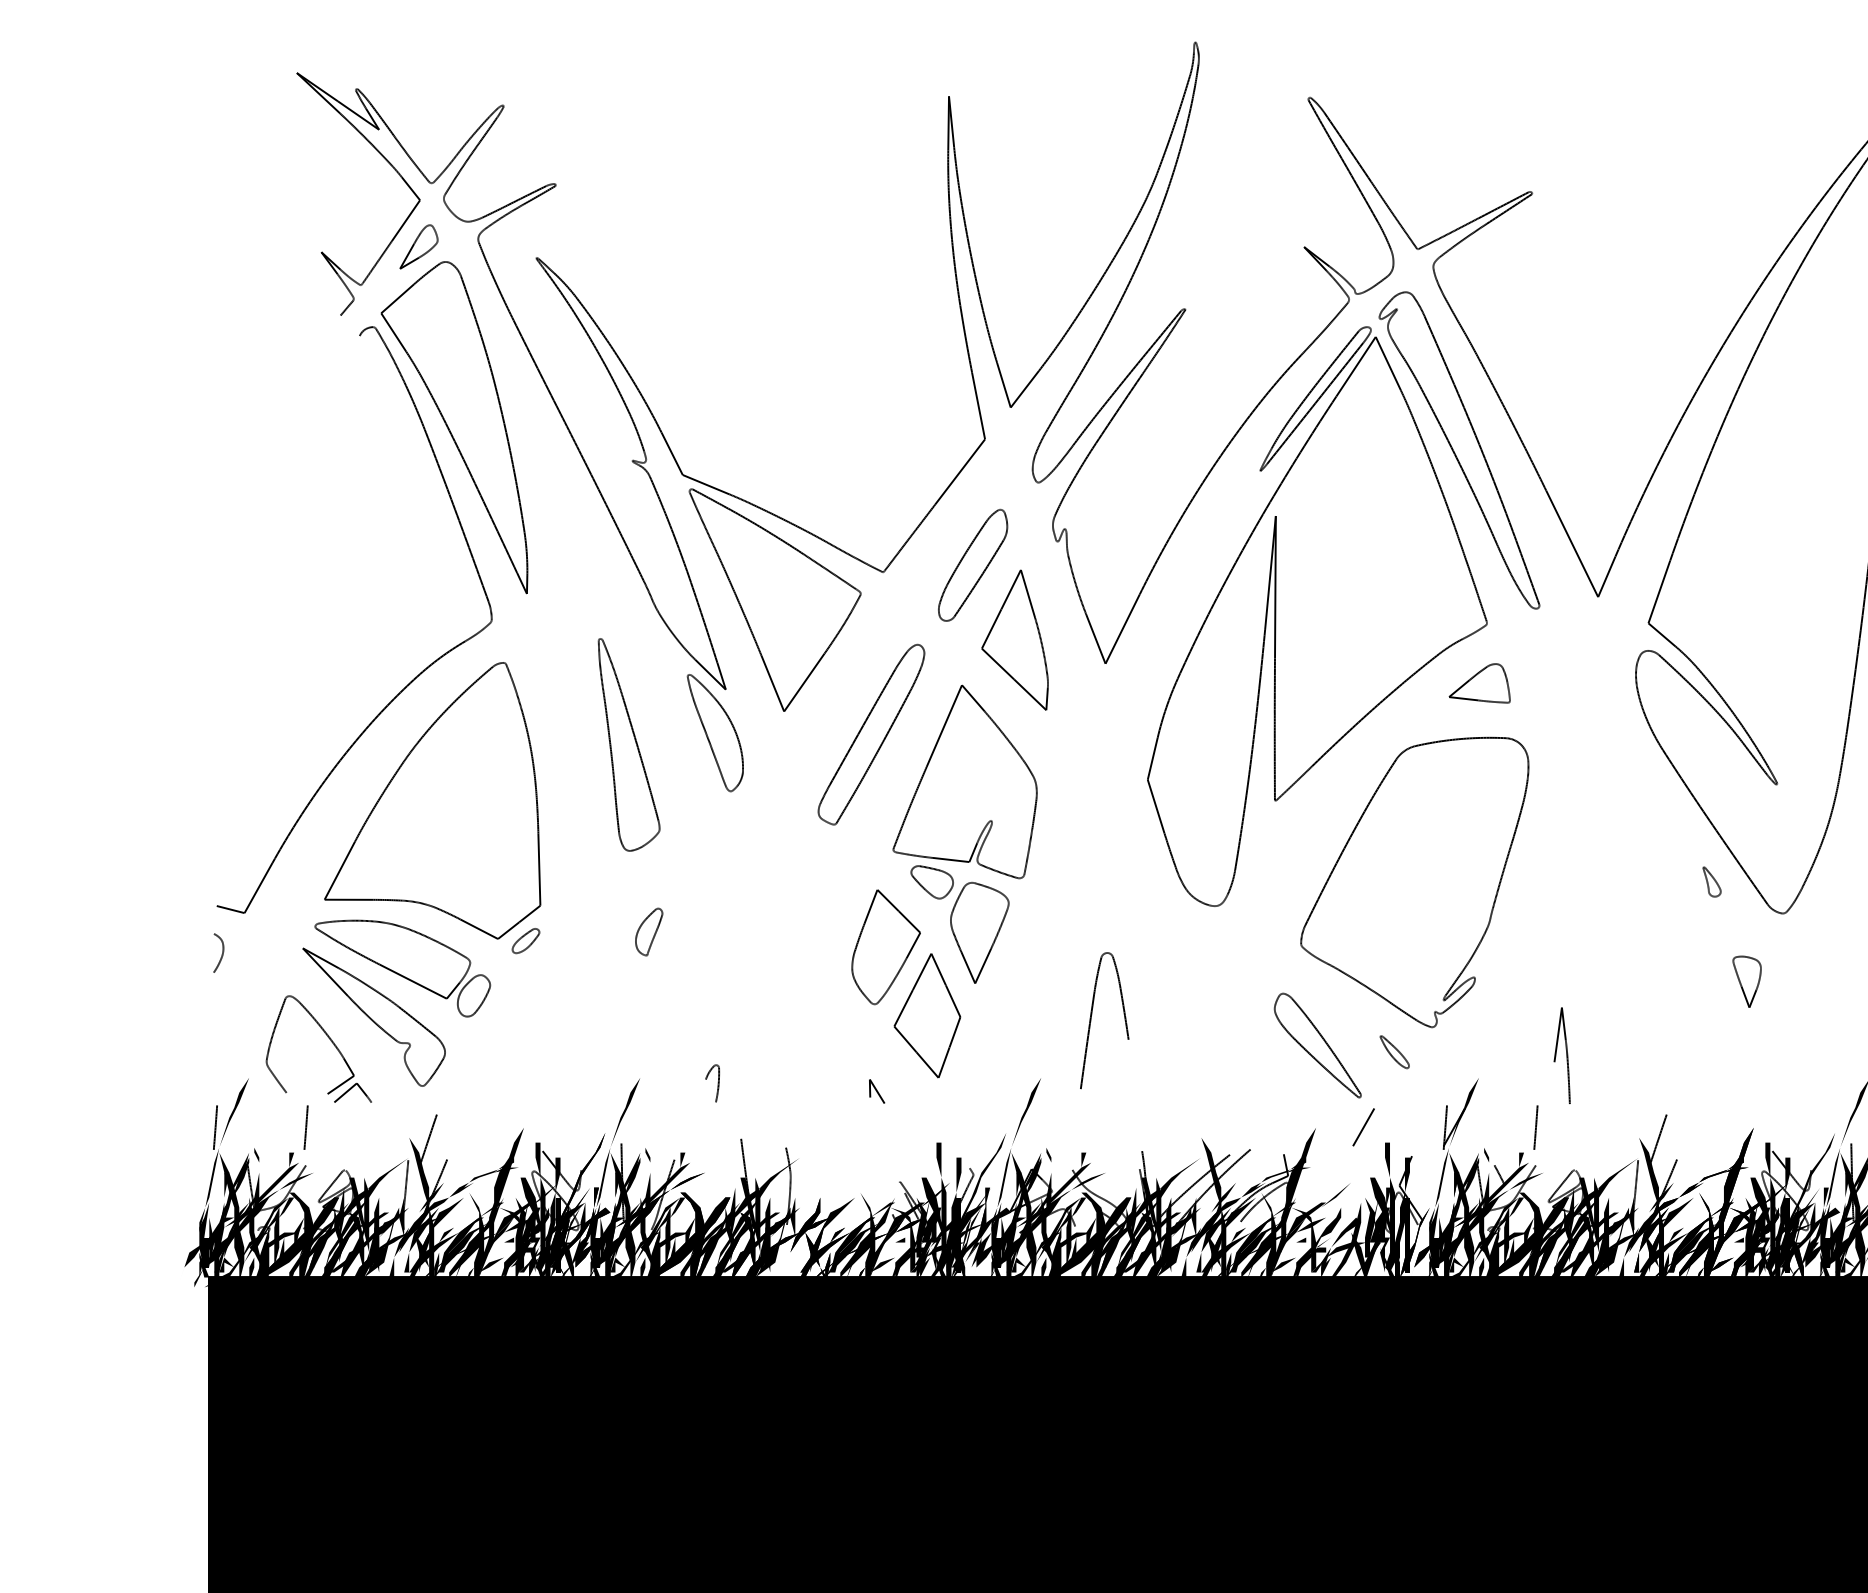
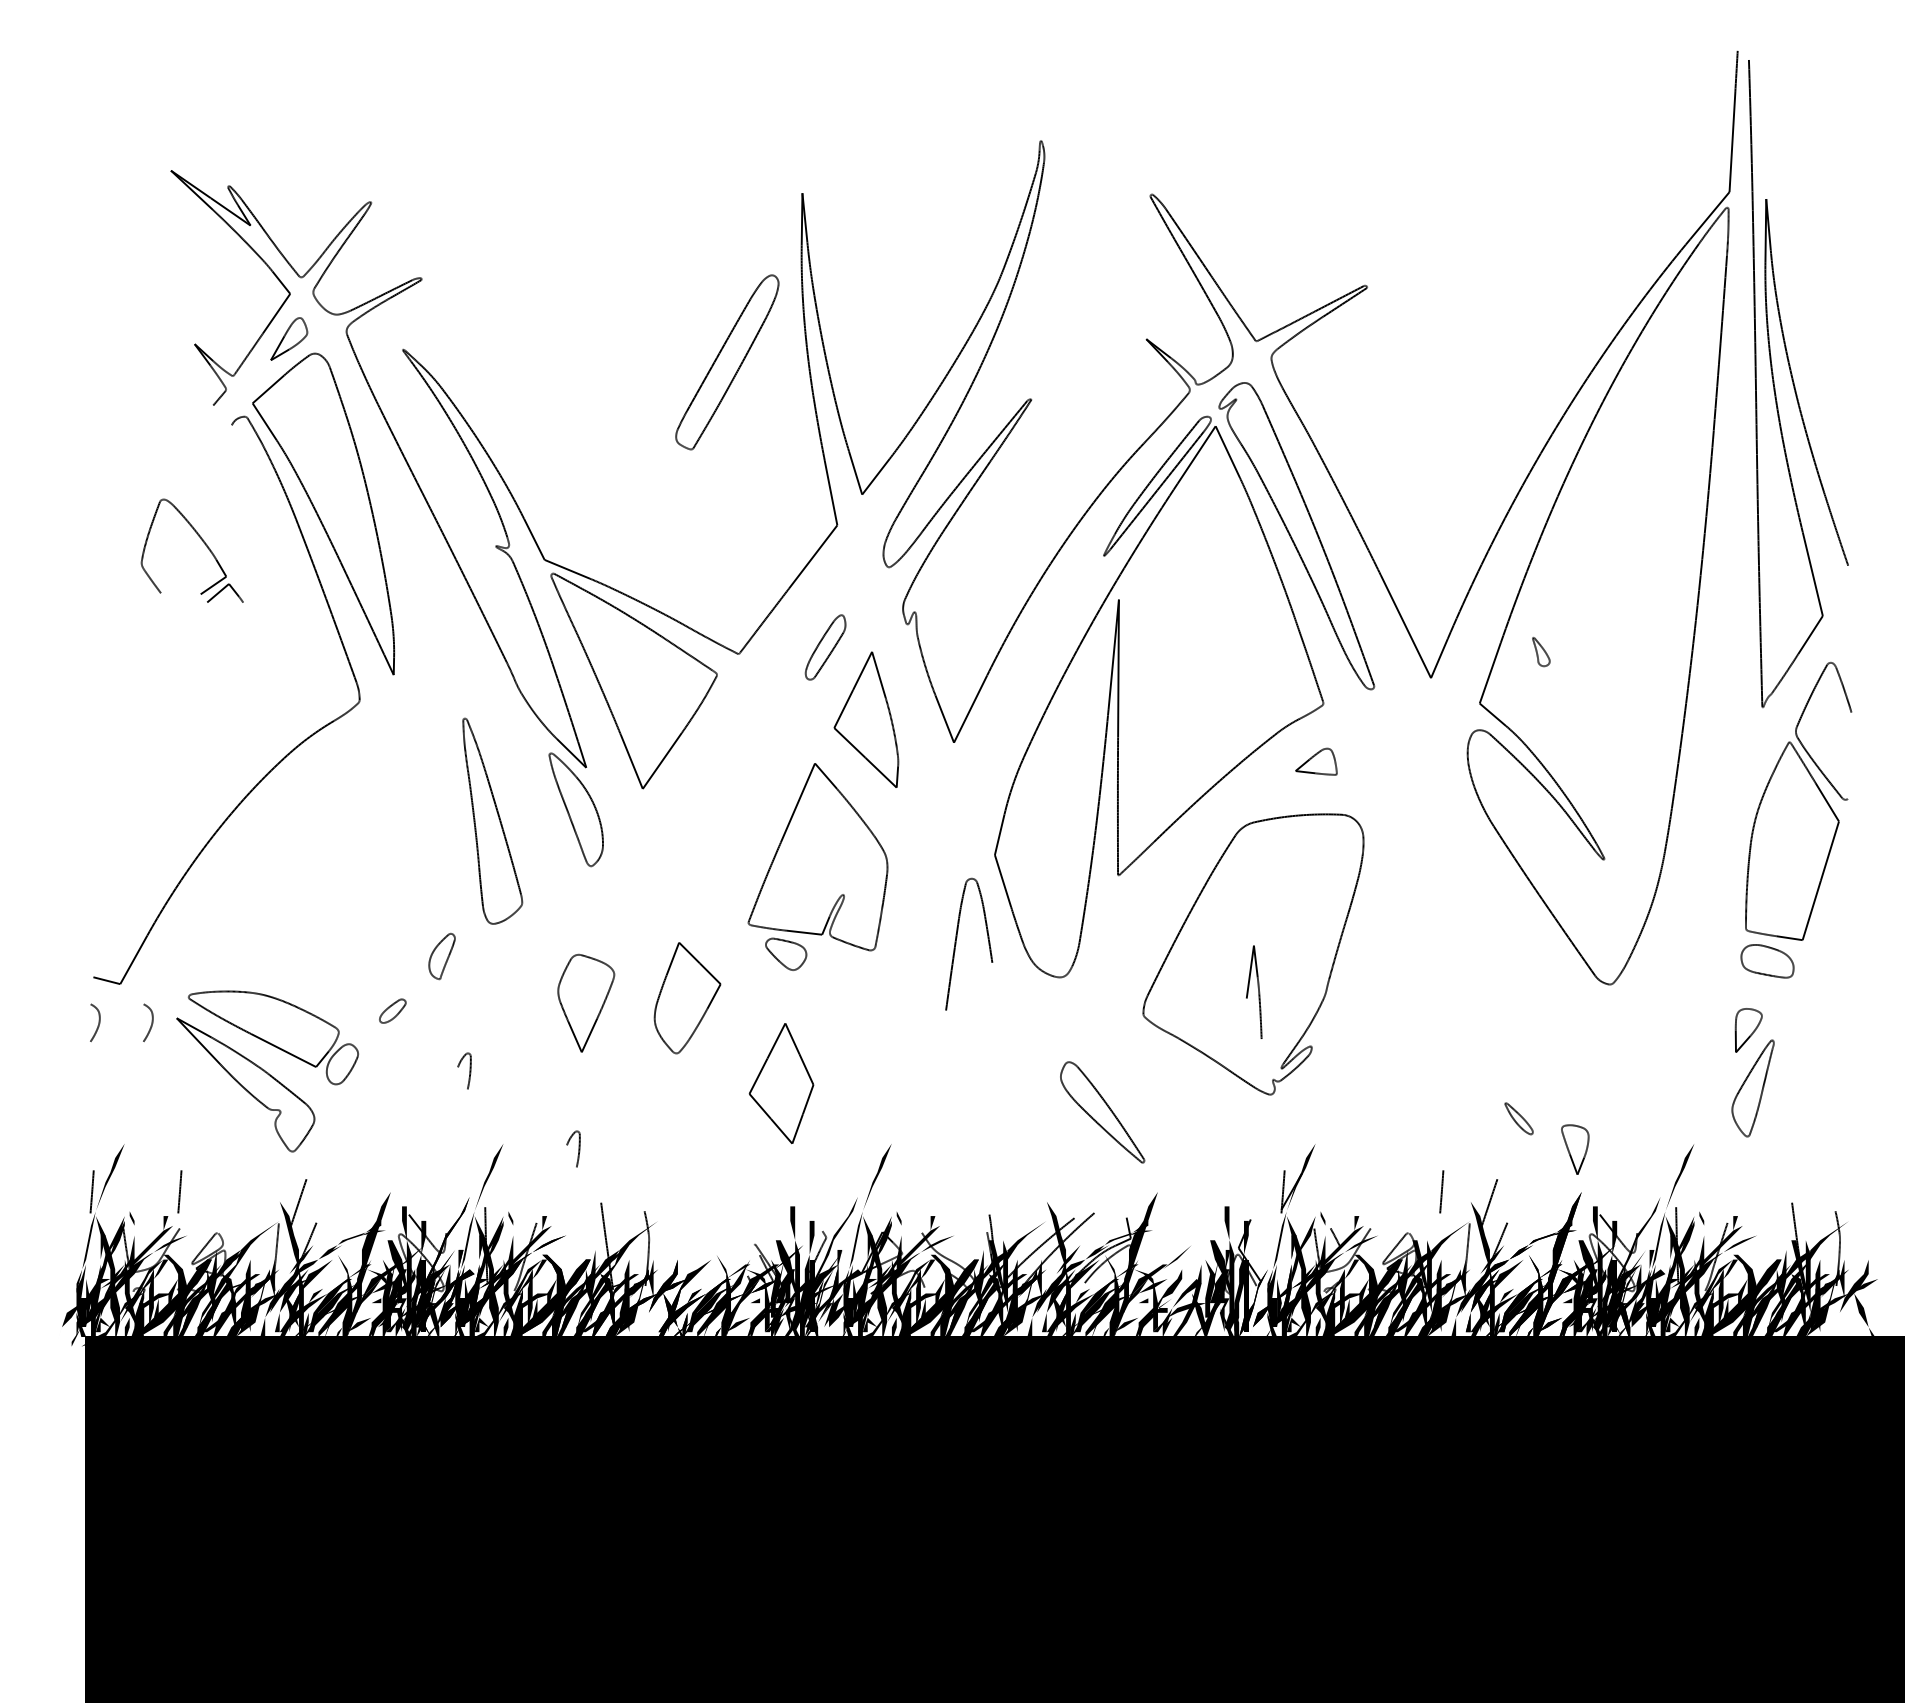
part: (972, 565) -> (825, 647), size x0.6
part: (1479, 683) -> (1316, 761), size x0.7
part: (871, 734) -> (727, 362), moved
part: (432, 800) -> (302, 875), removed
part: (1712, 882) -> (1541, 652), moved
part: (648, 932) -> (441, 956), moved
part: (980, 932) -> (586, 1002), moved
part: (886, 947) -> (687, 998), moved
part: (273, 952) -> (148, 1022), added
part: (1747, 981) -> (1575, 1149), moved
part: (600, 1002) -> (464, 1070), added
part: (1092, 1014) -> (957, 938), moved
part: (328, 1038) -> (201, 540), moved
part: (1317, 1045) -> (1102, 1112), moved
part: (1394, 1051) -> (1518, 1118), moved
part: (1562, 1054) -> (1254, 991), moved
part: (876, 1091) -> (732, 1156), removed
line: (1363, 1127) -> (1203, 1191), removed
line: (1535, 1127) -> (1441, 1191), moved
fill: (358, 1209) -> (230, 1271), removed
fill: (749, 1209) -> (609, 1271), removed
fill: (1454, 1217) -> (1291, 1278), removed
fill: (1496, 1229) -> (1332, 1290), removed

